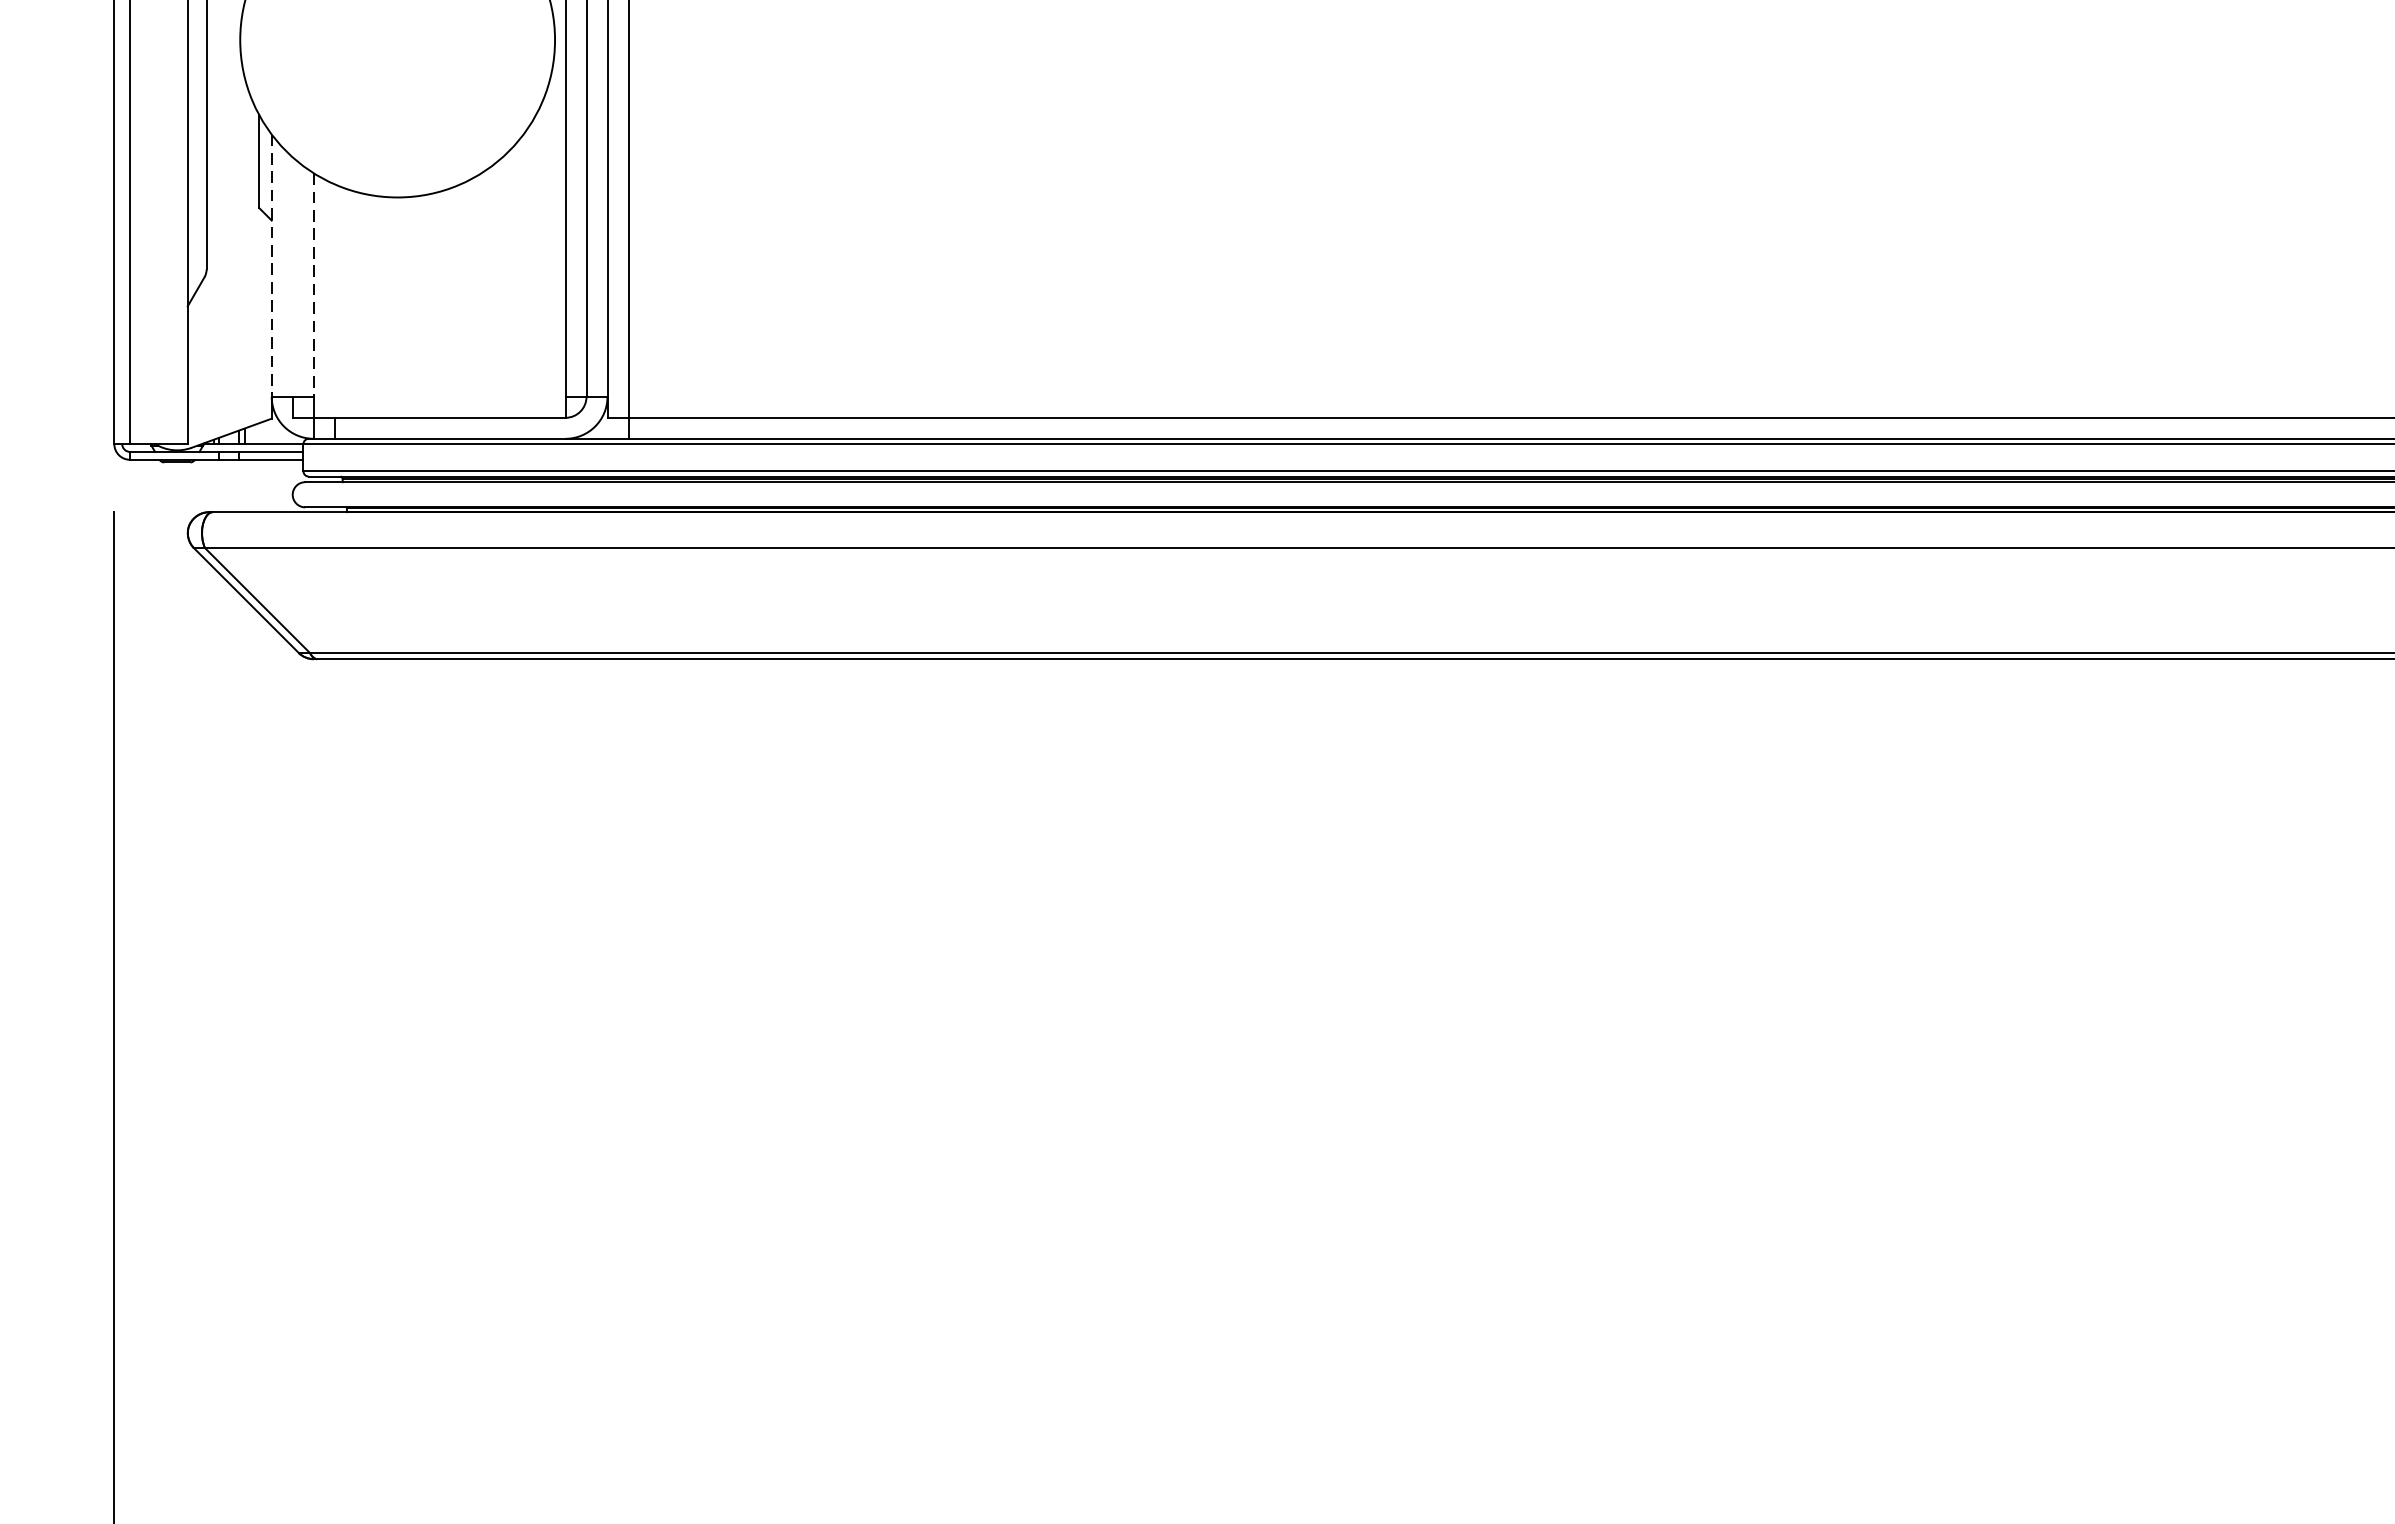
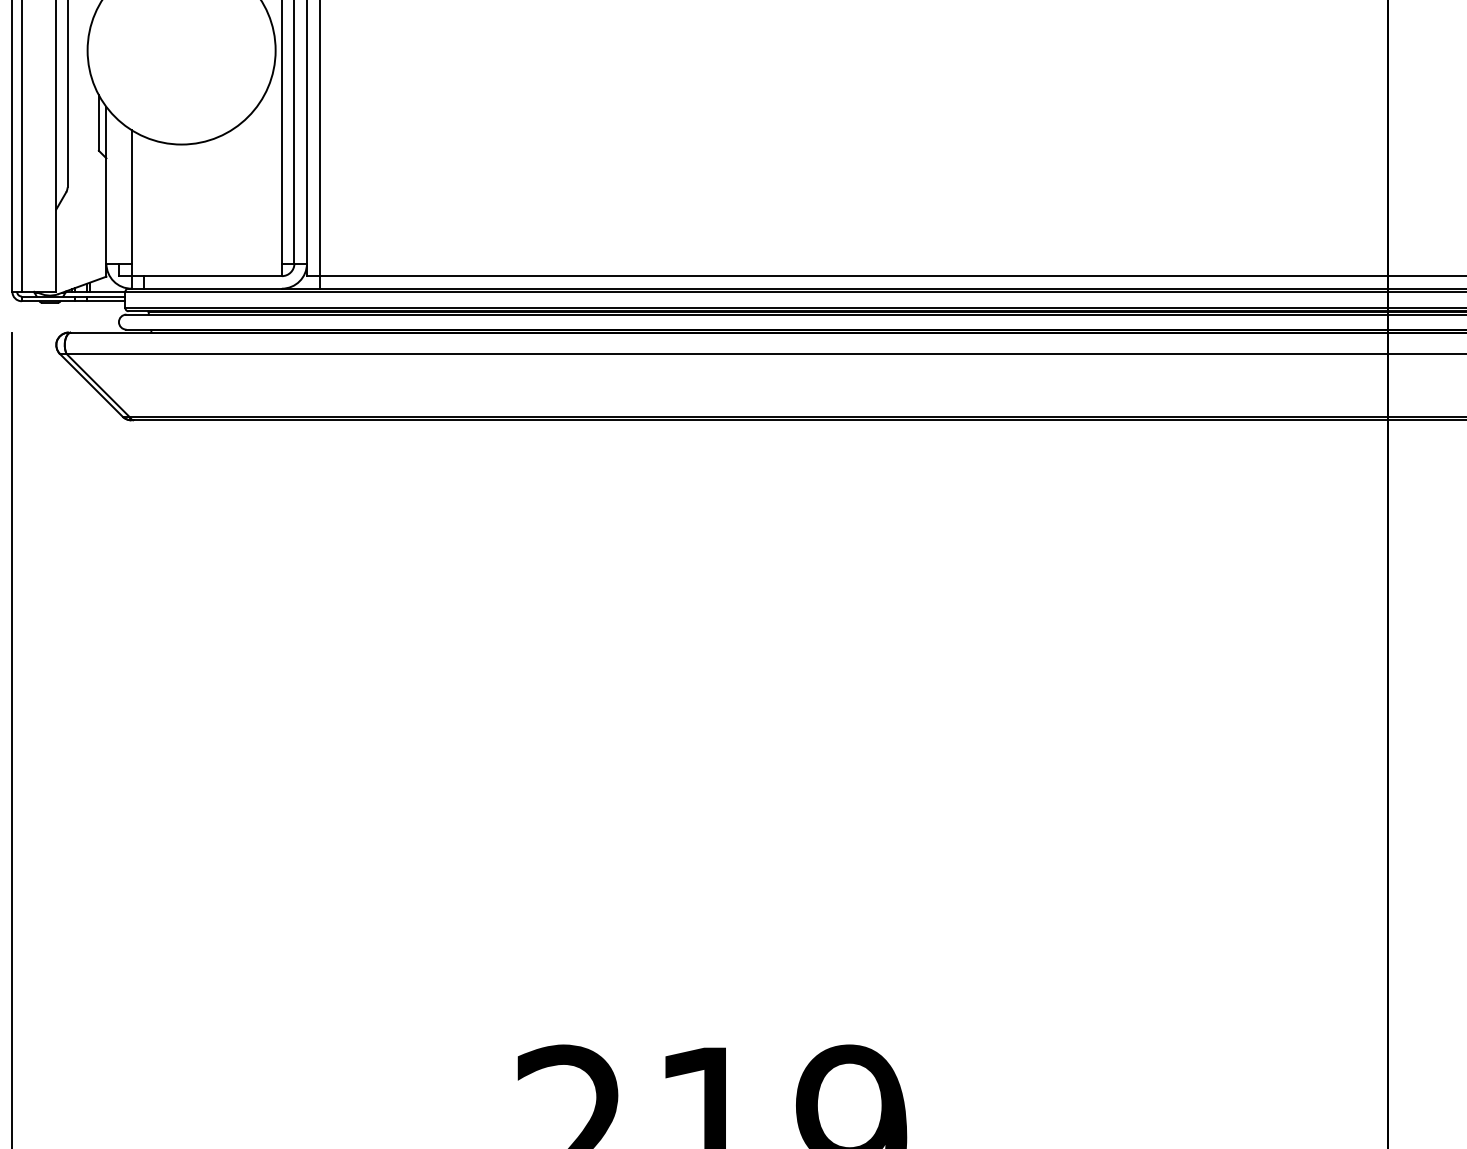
line: (271, 266) -> (106, 185), dashed -> solid
line: (313, 284) -> (131, 196), dashed -> solid

